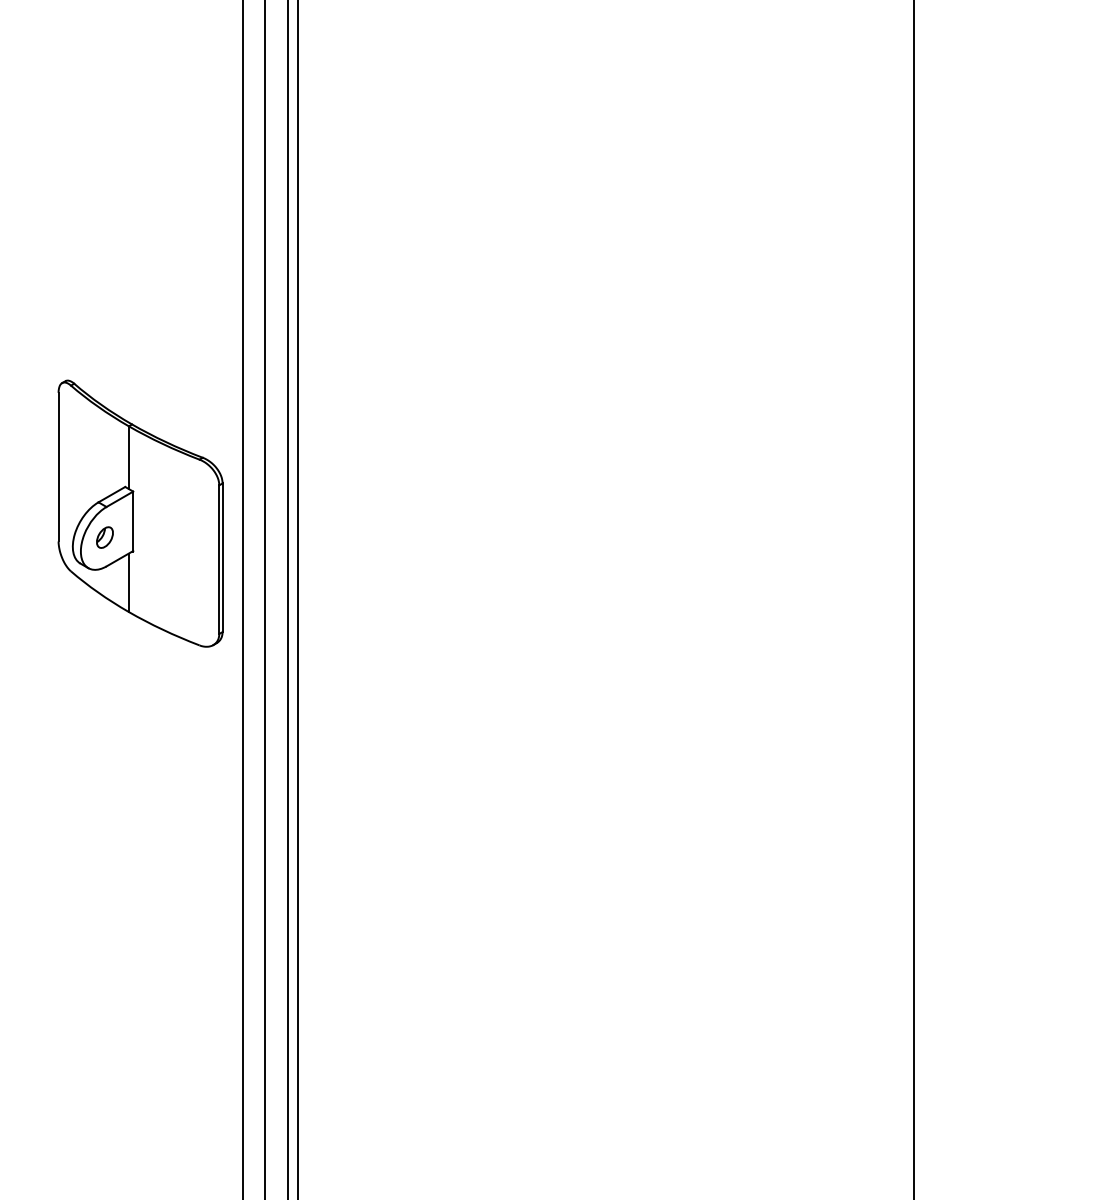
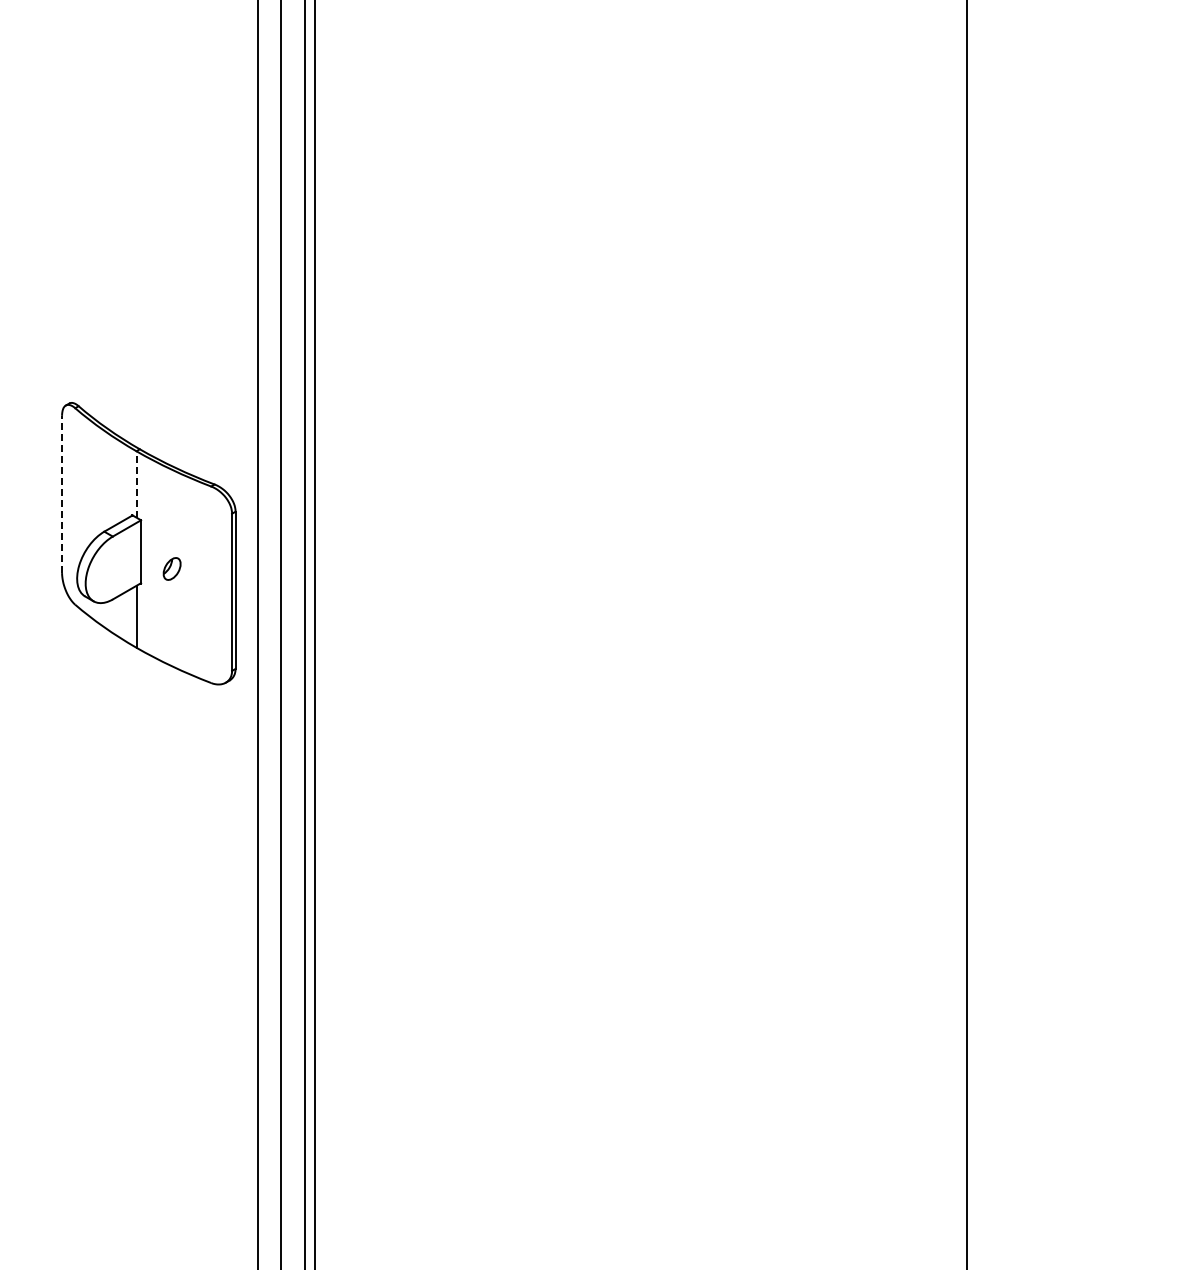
line: (128, 456) -> (136, 483), solid -> dashed
line: (58, 467) -> (62, 494), solid -> dashed
part: (104, 537) -> (171, 568), moved

